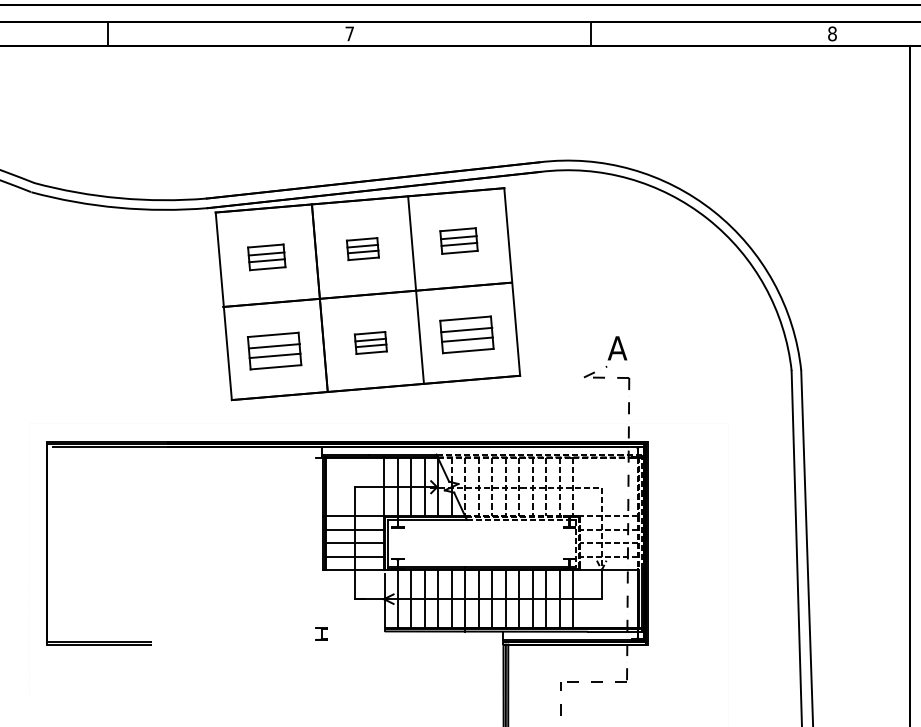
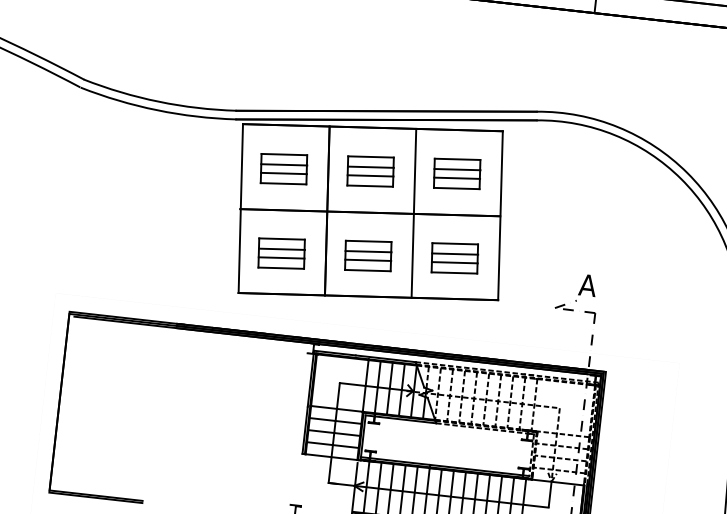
part: (458, 240) -> (456, 173), size x1.43
part: (362, 248) -> (370, 170), size x1.67
part: (266, 257) -> (283, 169), size x1.43
part: (370, 342) -> (368, 255), size x1.67

